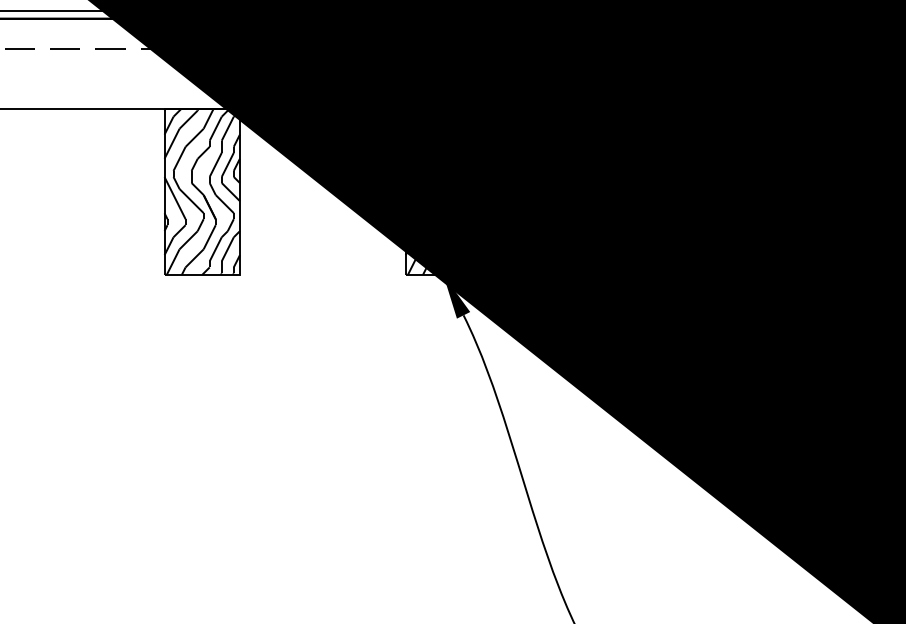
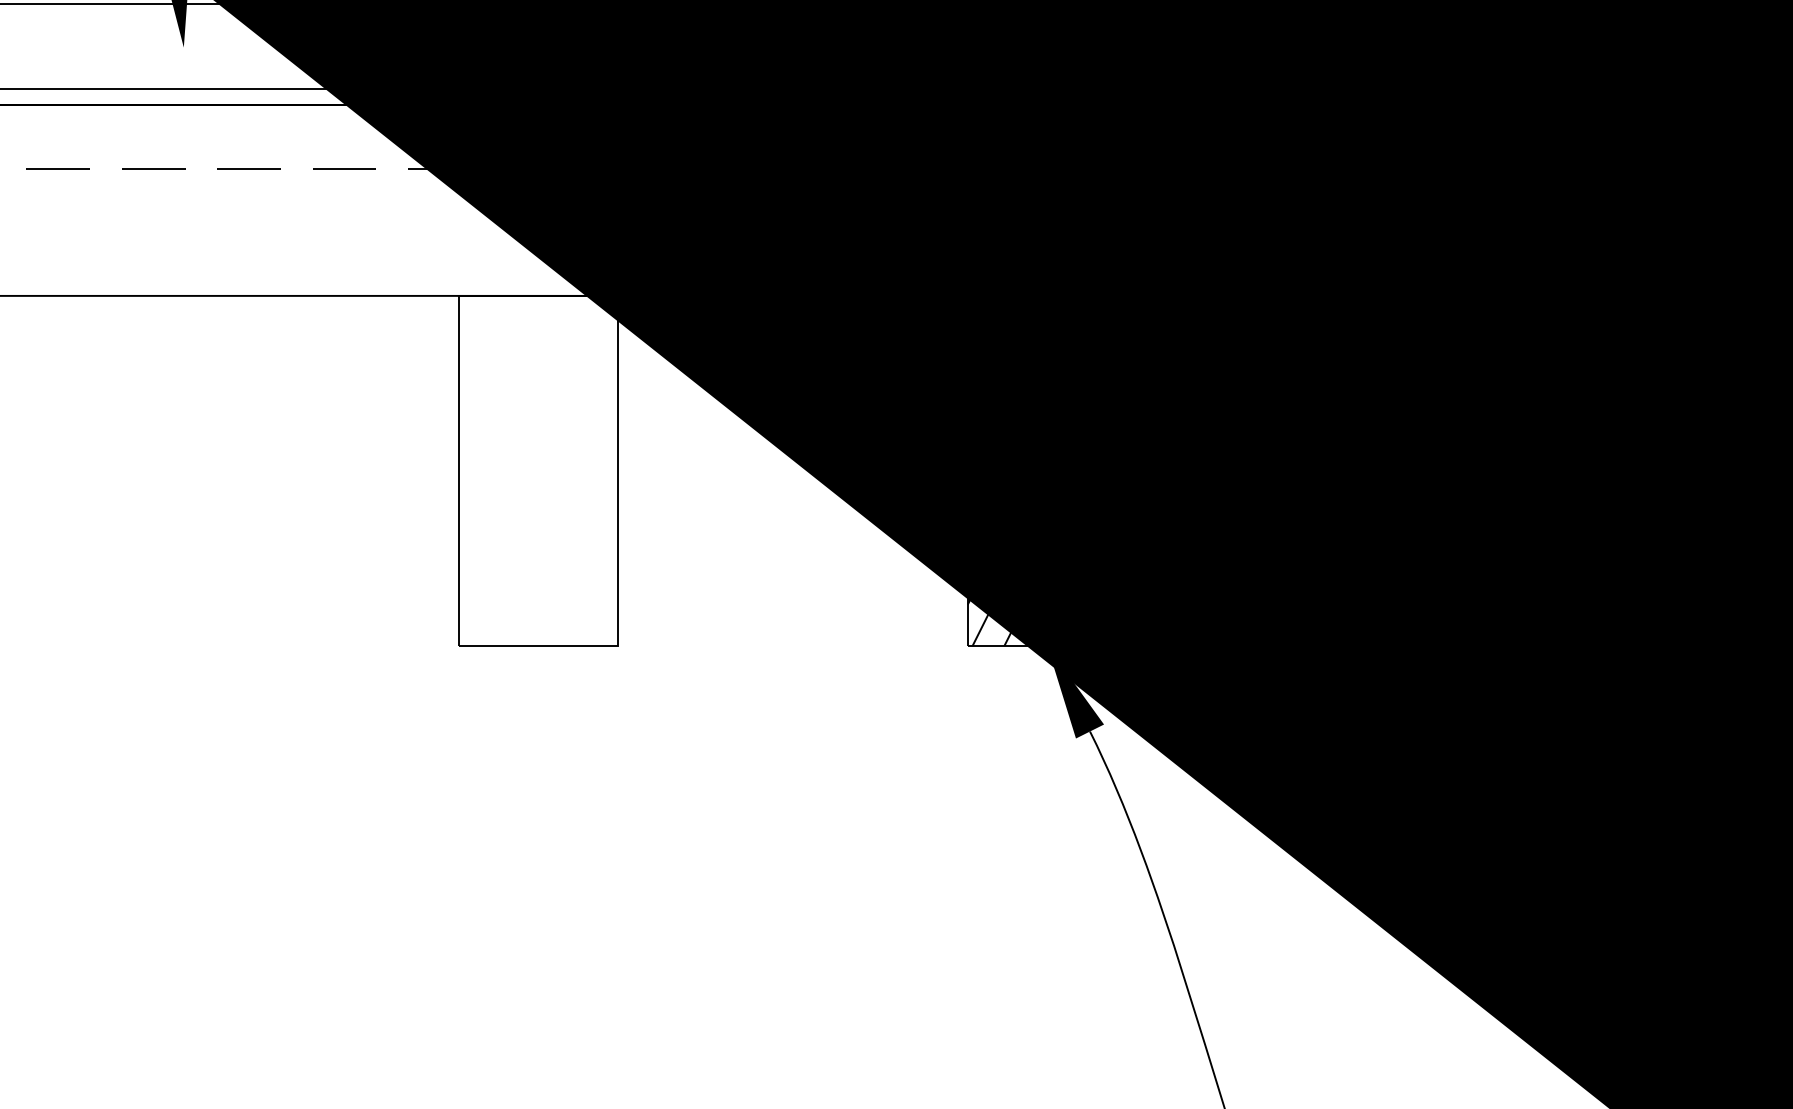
hatch: (201, 191) -> (536, 470), removed

